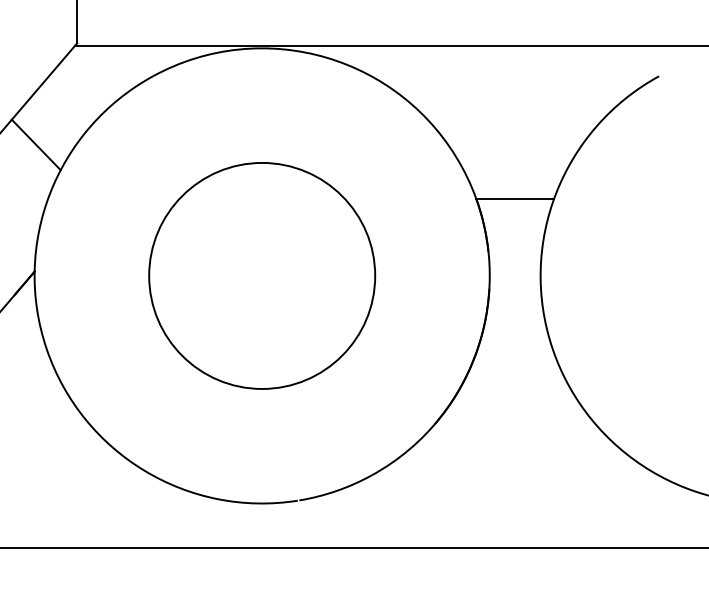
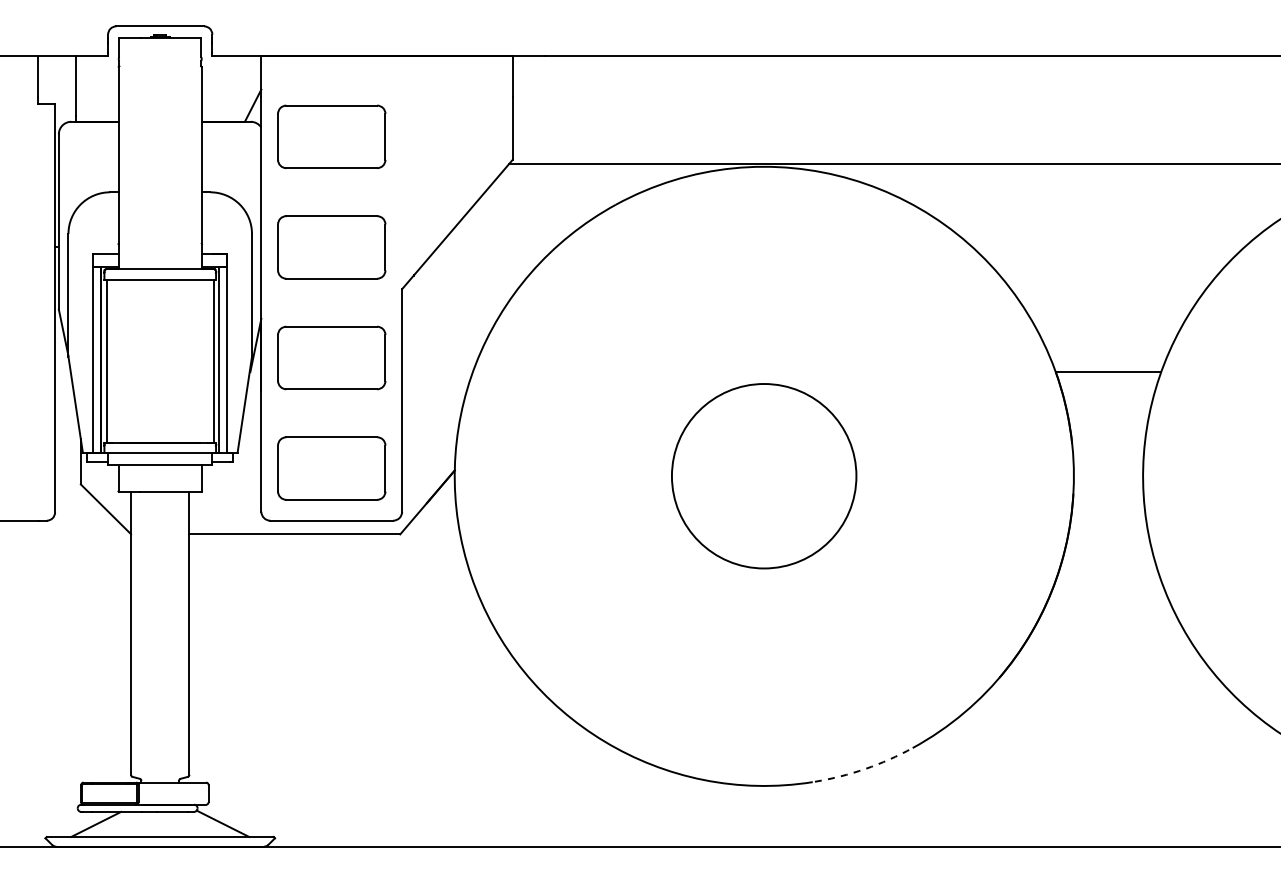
line: (35, 144) -> (456, 297), removed
circle: (261, 275) -> (763, 475), size x0.6
arc: (336, 491) -> (865, 769), solid -> dashed

